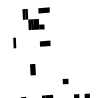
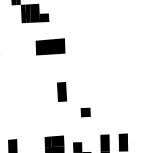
part: (44, 43) -> (49, 46), size x1.6
part: (32, 69) -> (61, 91), moved

